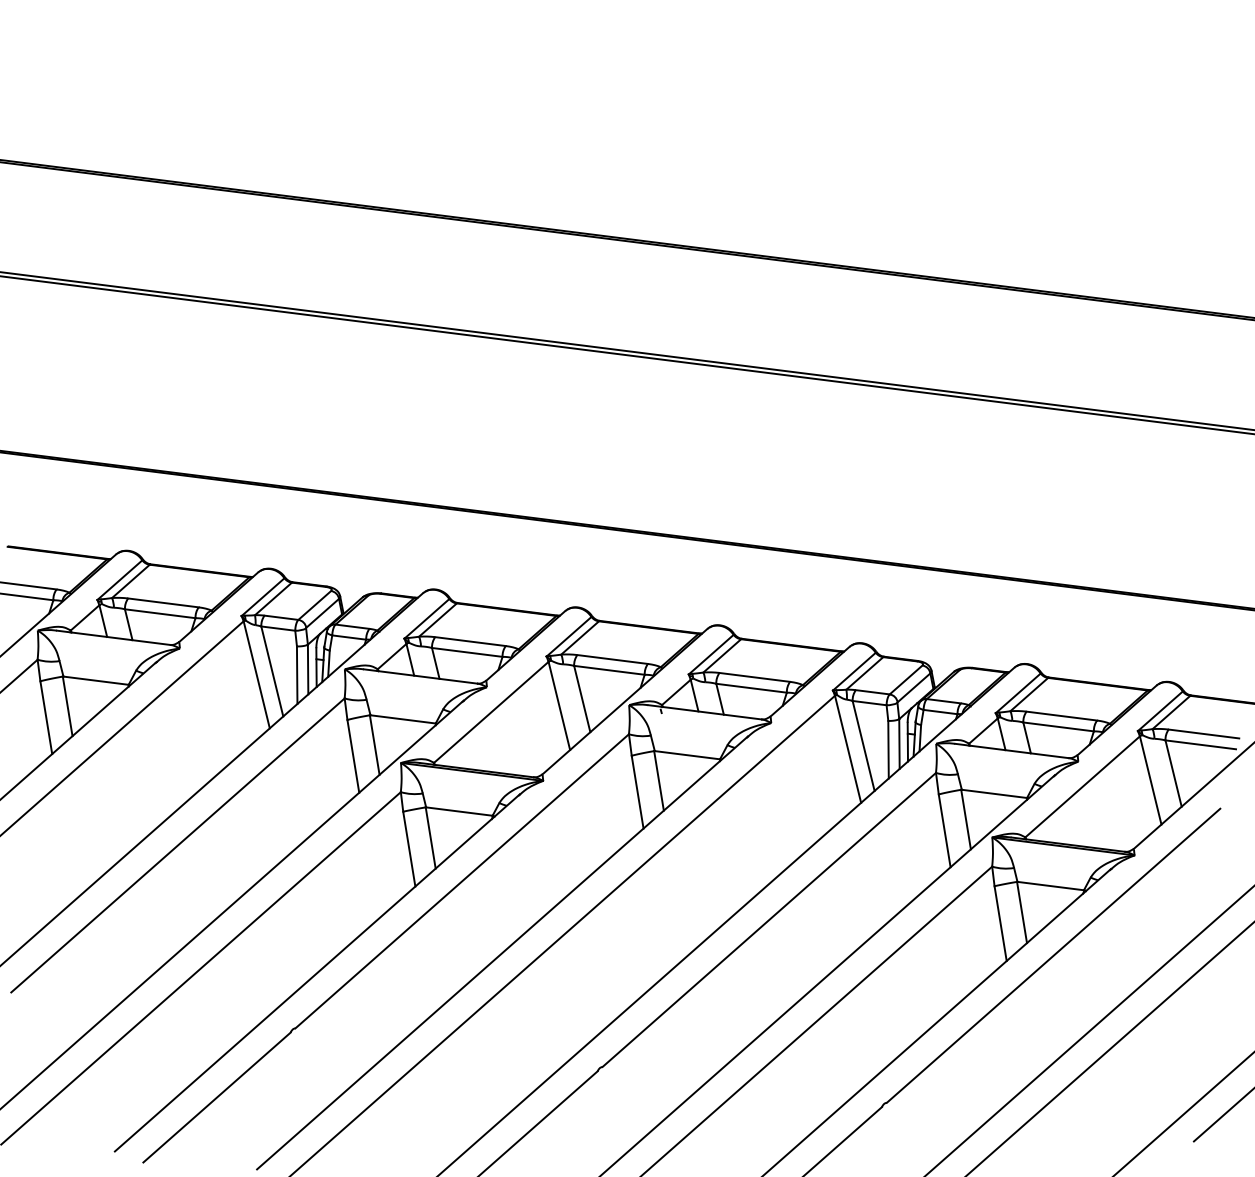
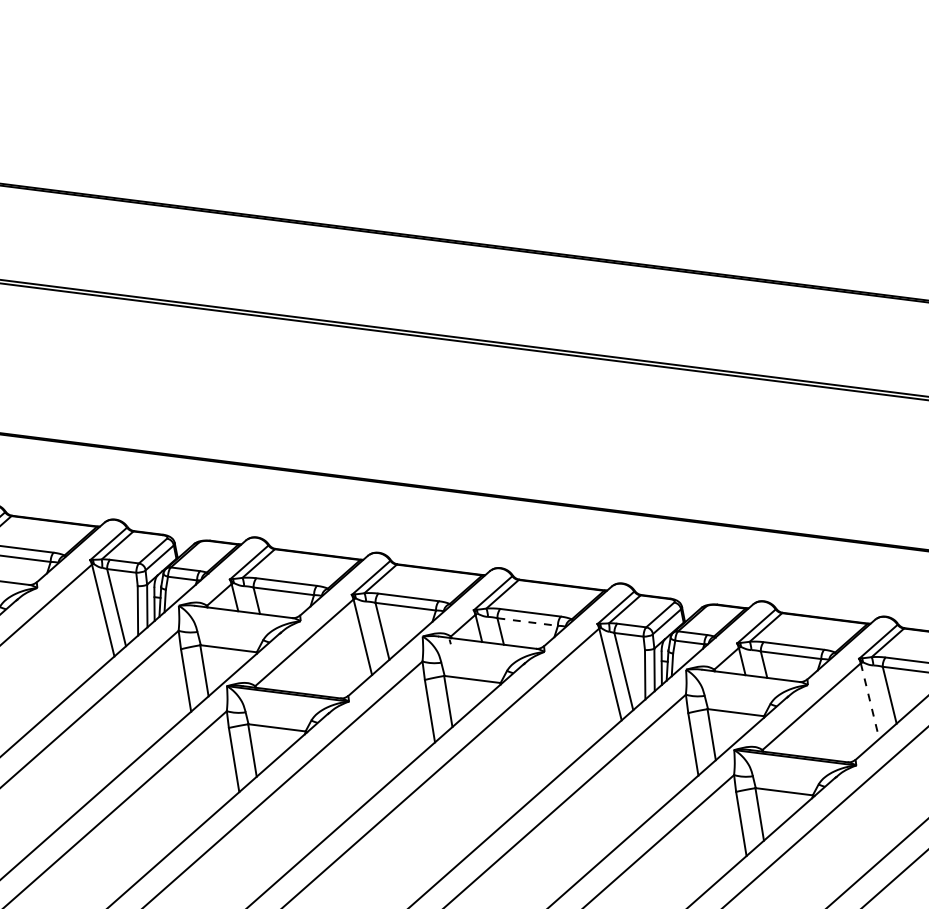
line: (751, 688) -> (527, 622), solid -> dashed
line: (1150, 780) -> (869, 701), solid -> dashed

